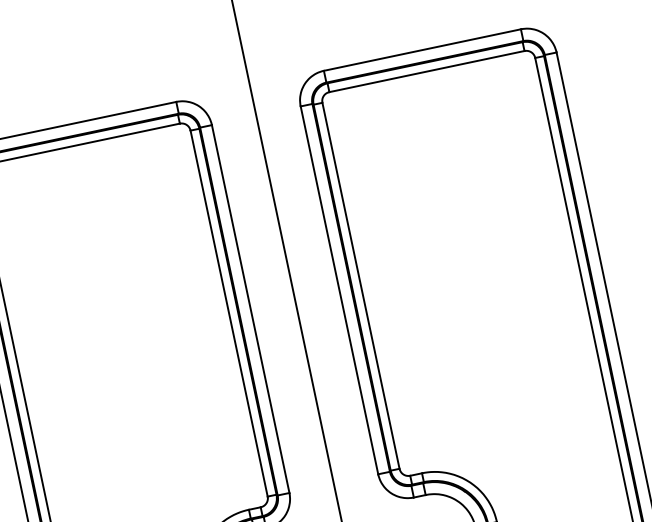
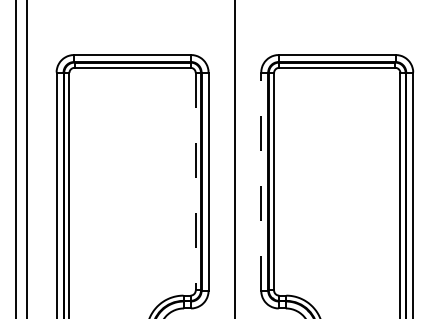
line: (339, 289) -> (261, 181), solid -> dashed
line: (228, 313) -> (195, 181), solid -> dashed

